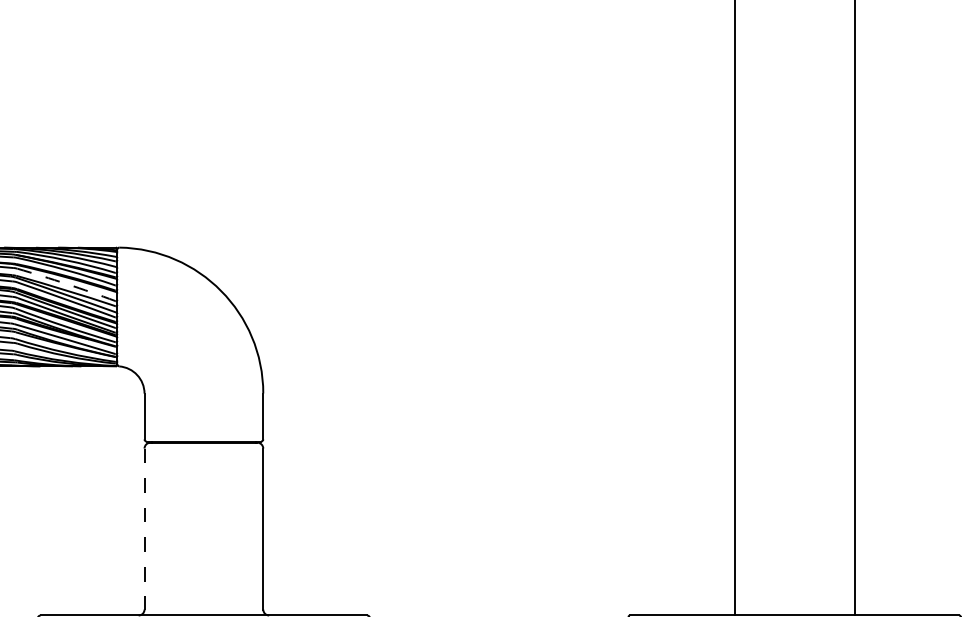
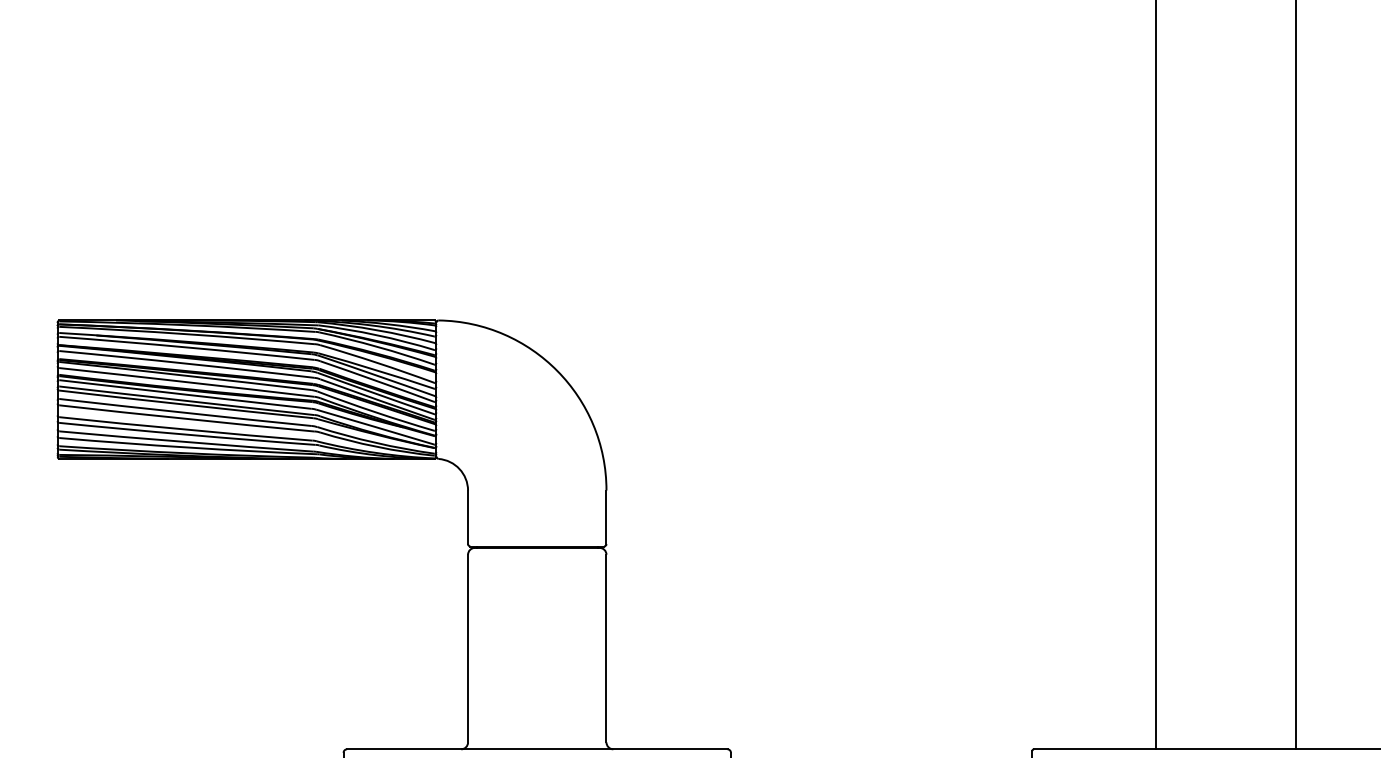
arc: (66, 283) -> (377, 362), dashed -> solid
line: (144, 529) -> (468, 648), dashed -> solid

